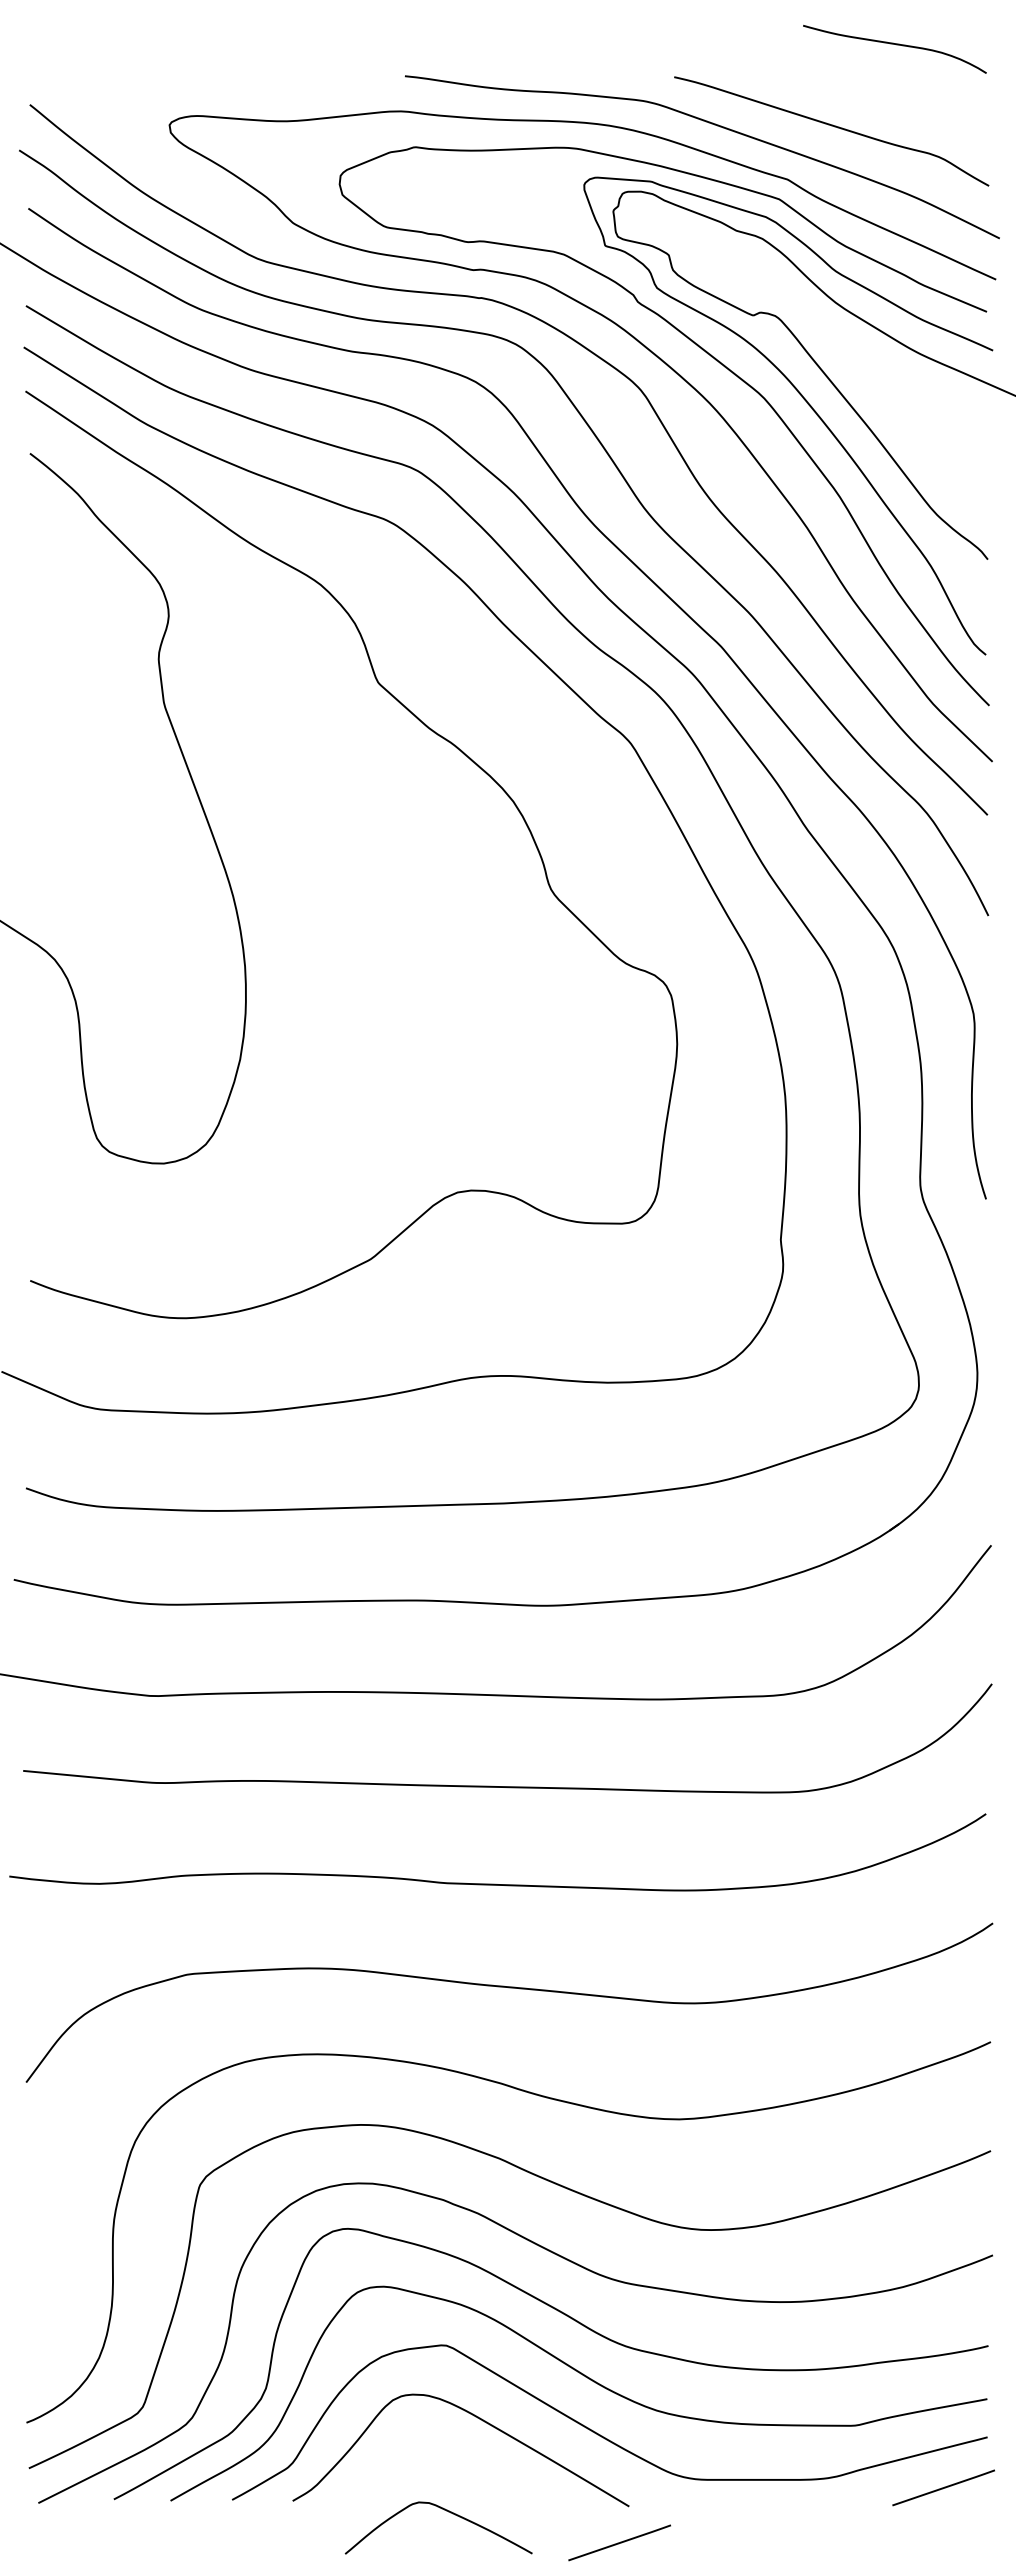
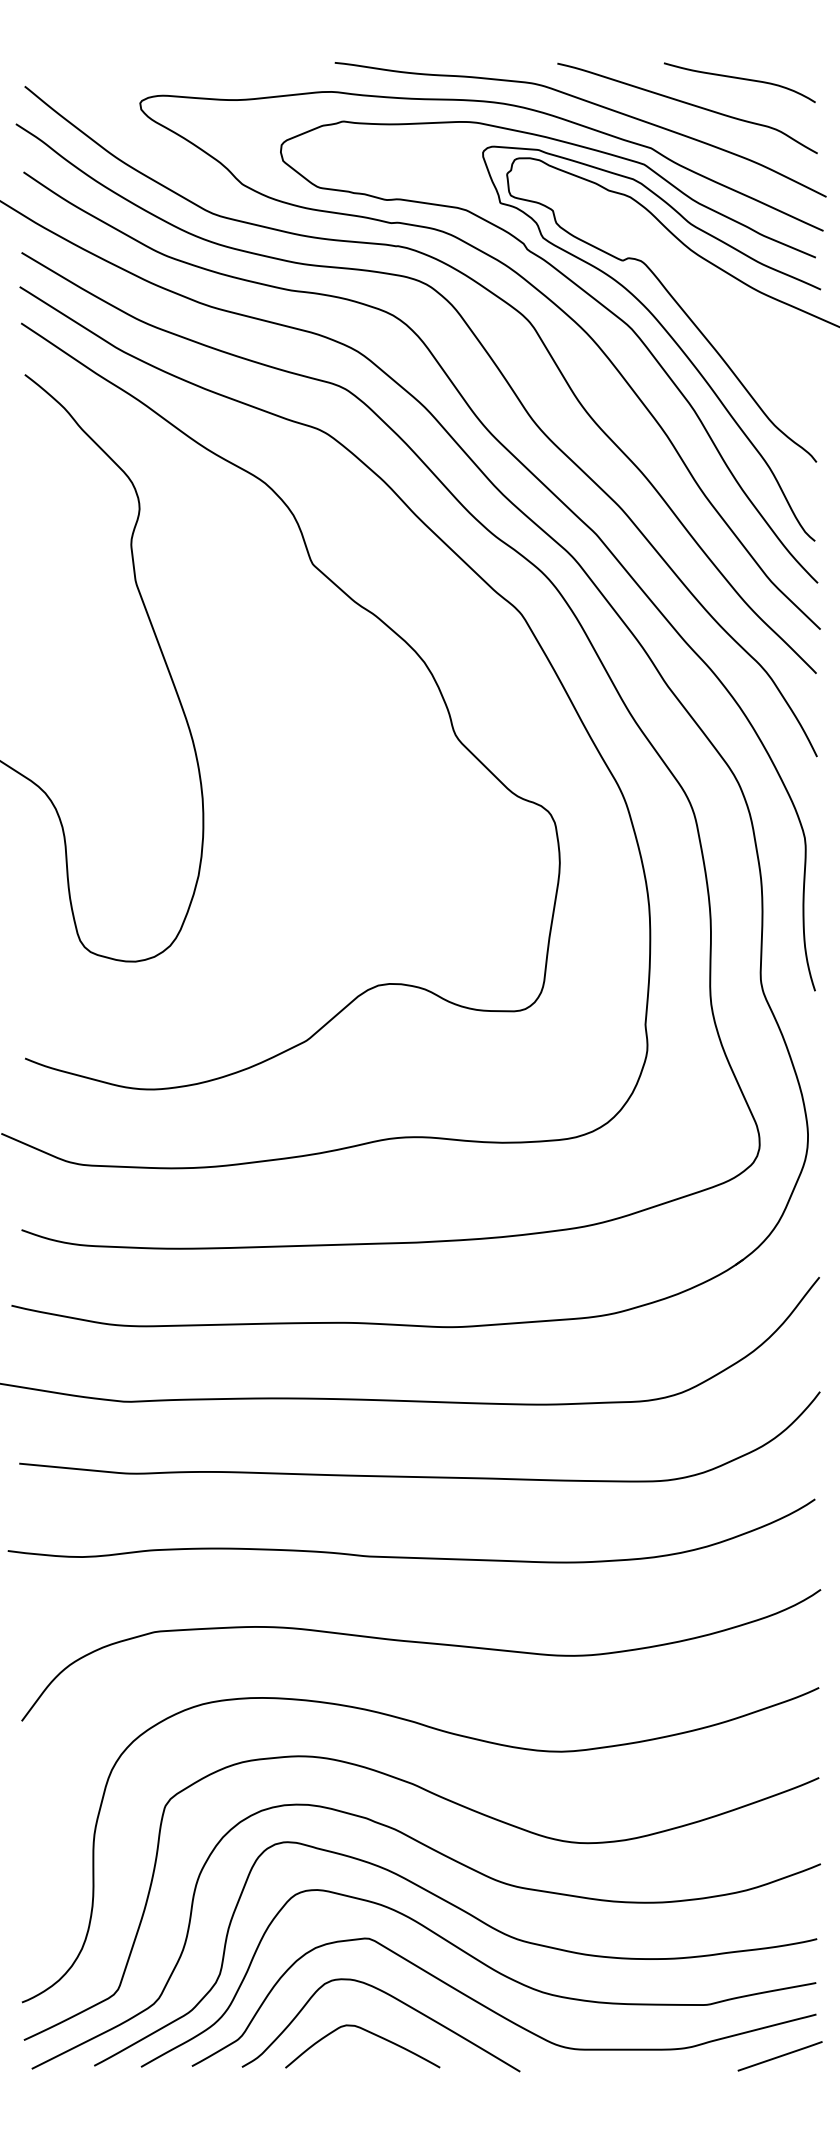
curve: (896, 45) -> (741, 79), moved
curve: (446, 2511) -> (369, 2032), moved
line: (619, 2542) -> (512, 2101), removed

